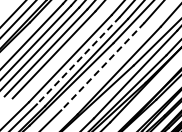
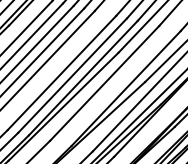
line: (78, 61) -> (72, 76), dashed -> solid
line: (102, 66) -> (104, 83), dashed -> solid

